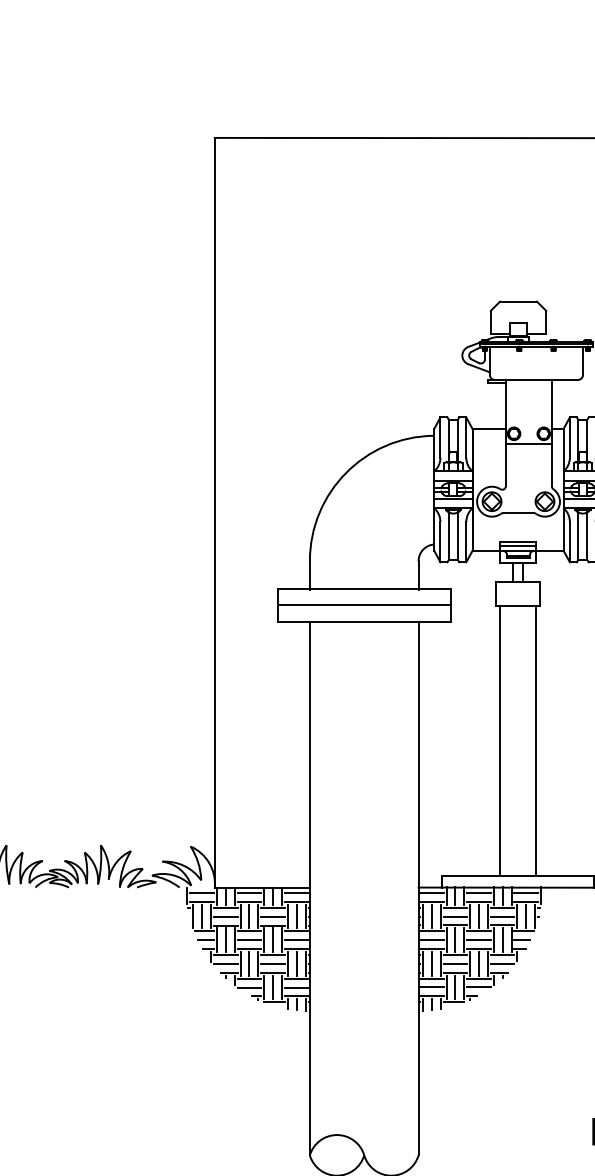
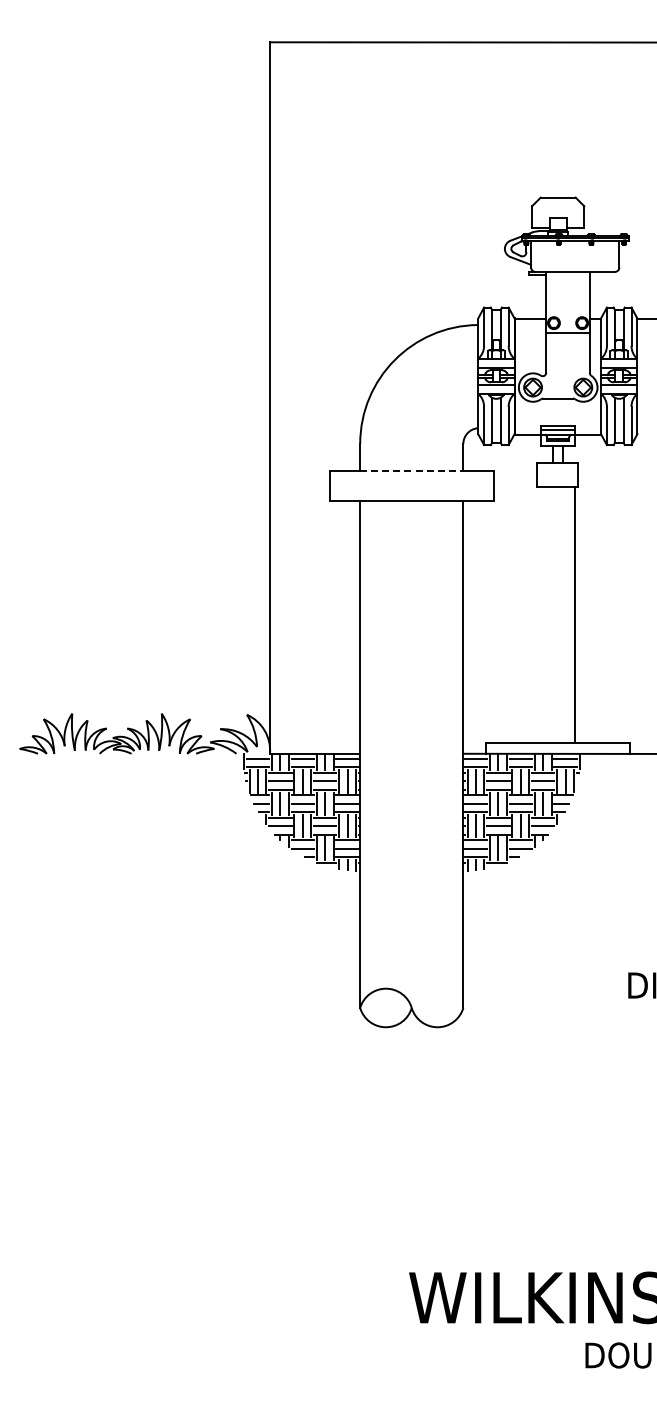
line: (363, 589) -> (411, 470), solid -> dashed
line: (363, 604) -> (411, 485), removed
line: (499, 739) -> (540, 613), removed

